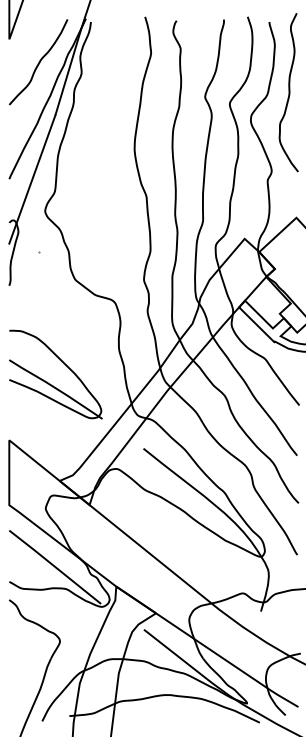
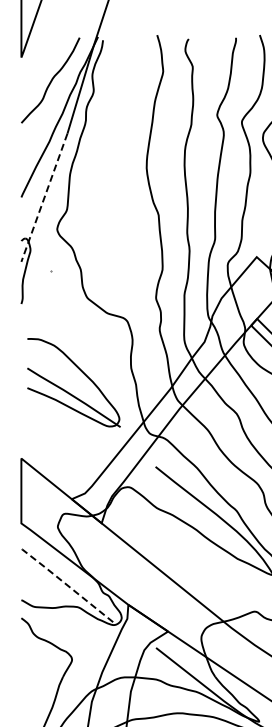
line: (32, 180) -> (44, 198), solid -> dashed
part: (50, 383) -> (68, 391), moved
line: (54, 566) -> (66, 584), solid -> dashed

